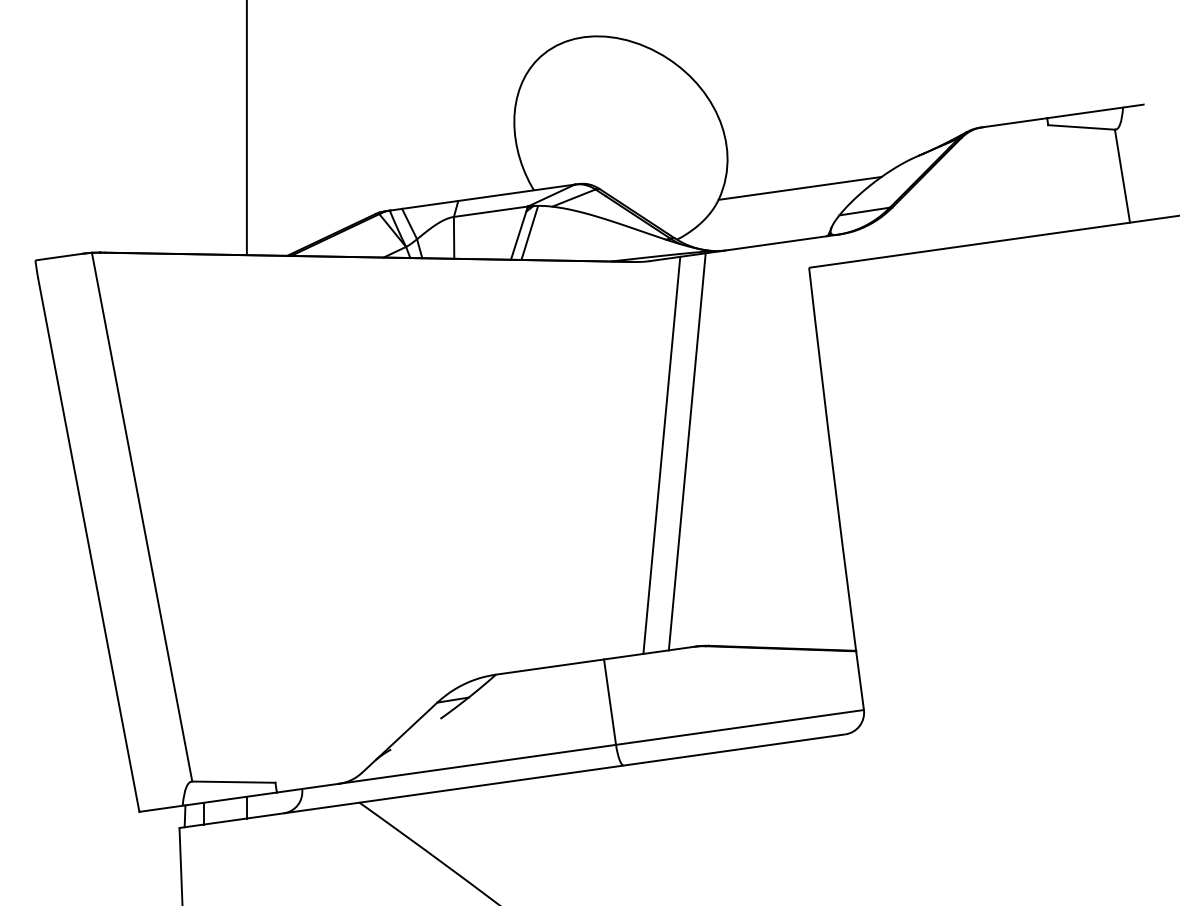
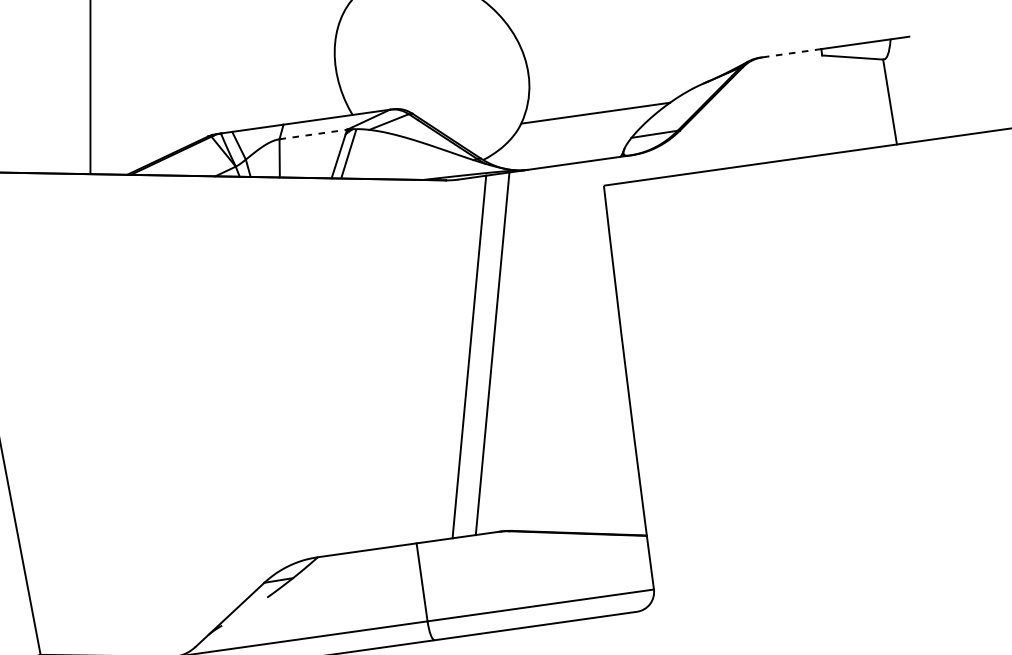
line: (1014, 122) -> (791, 53), solid -> dashed
line: (491, 211) -> (313, 134), solid -> dashed

